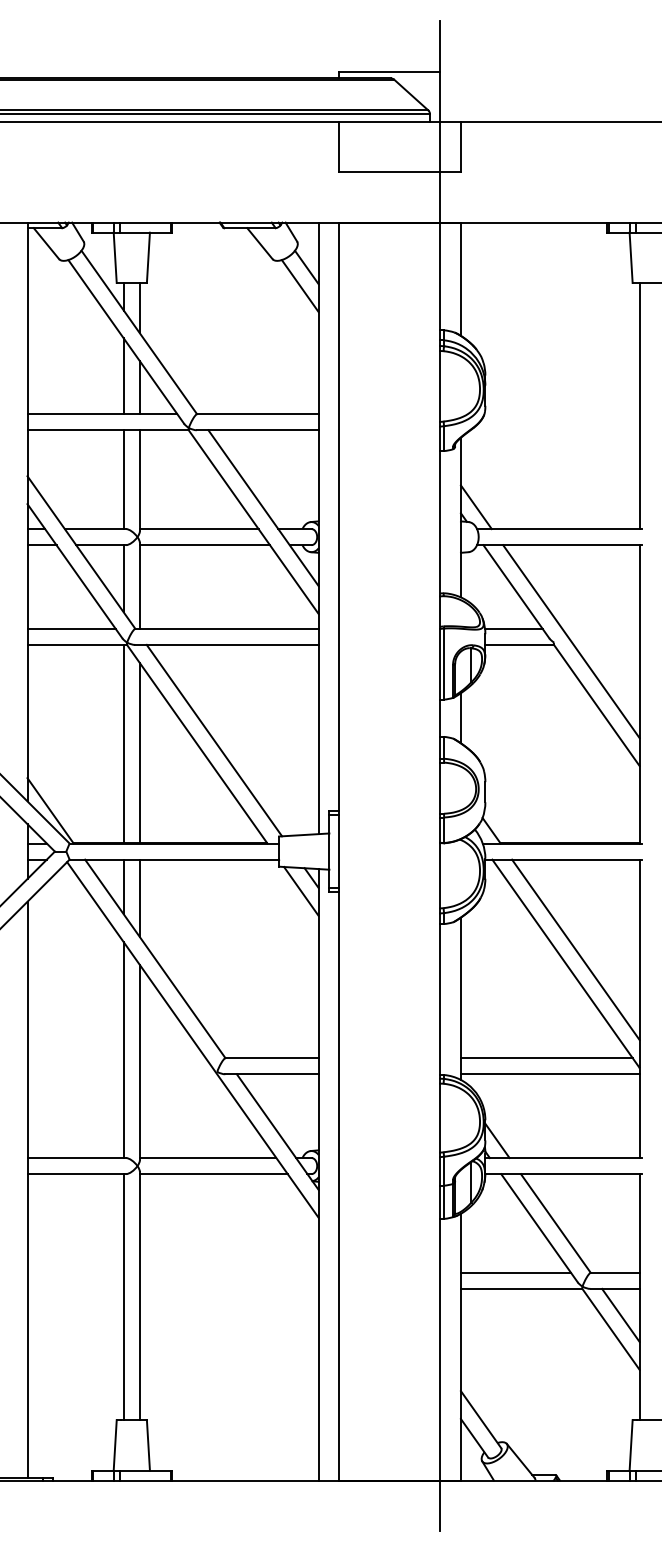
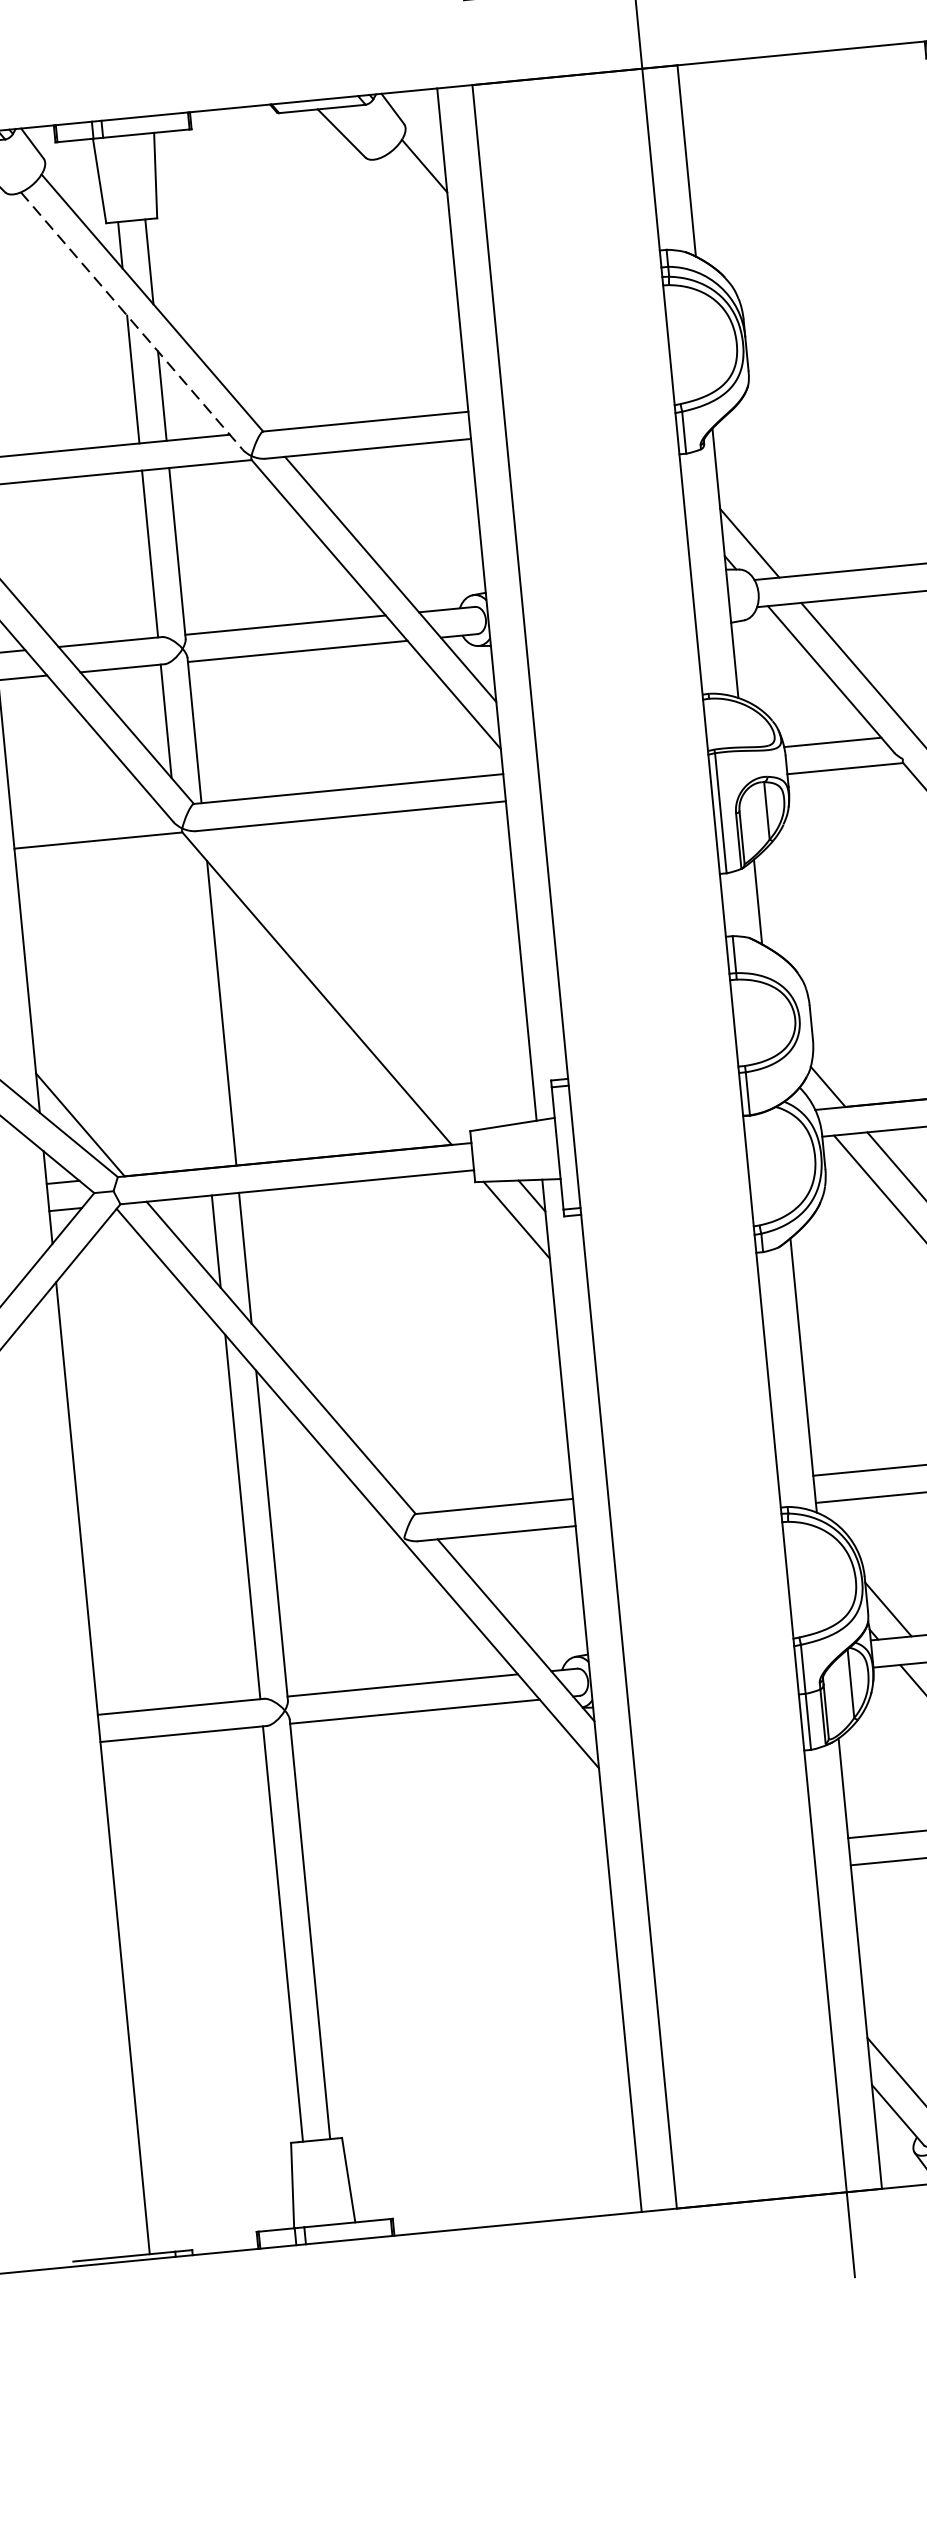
line: (299, 286) -> (415, 199), removed
line: (126, 342) -> (132, 322), solid -> dashed
line: (71, 628) -> (86, 813), removed
line: (214, 740) -> (345, 979), removed
line: (123, 743) -> (192, 999), removed

